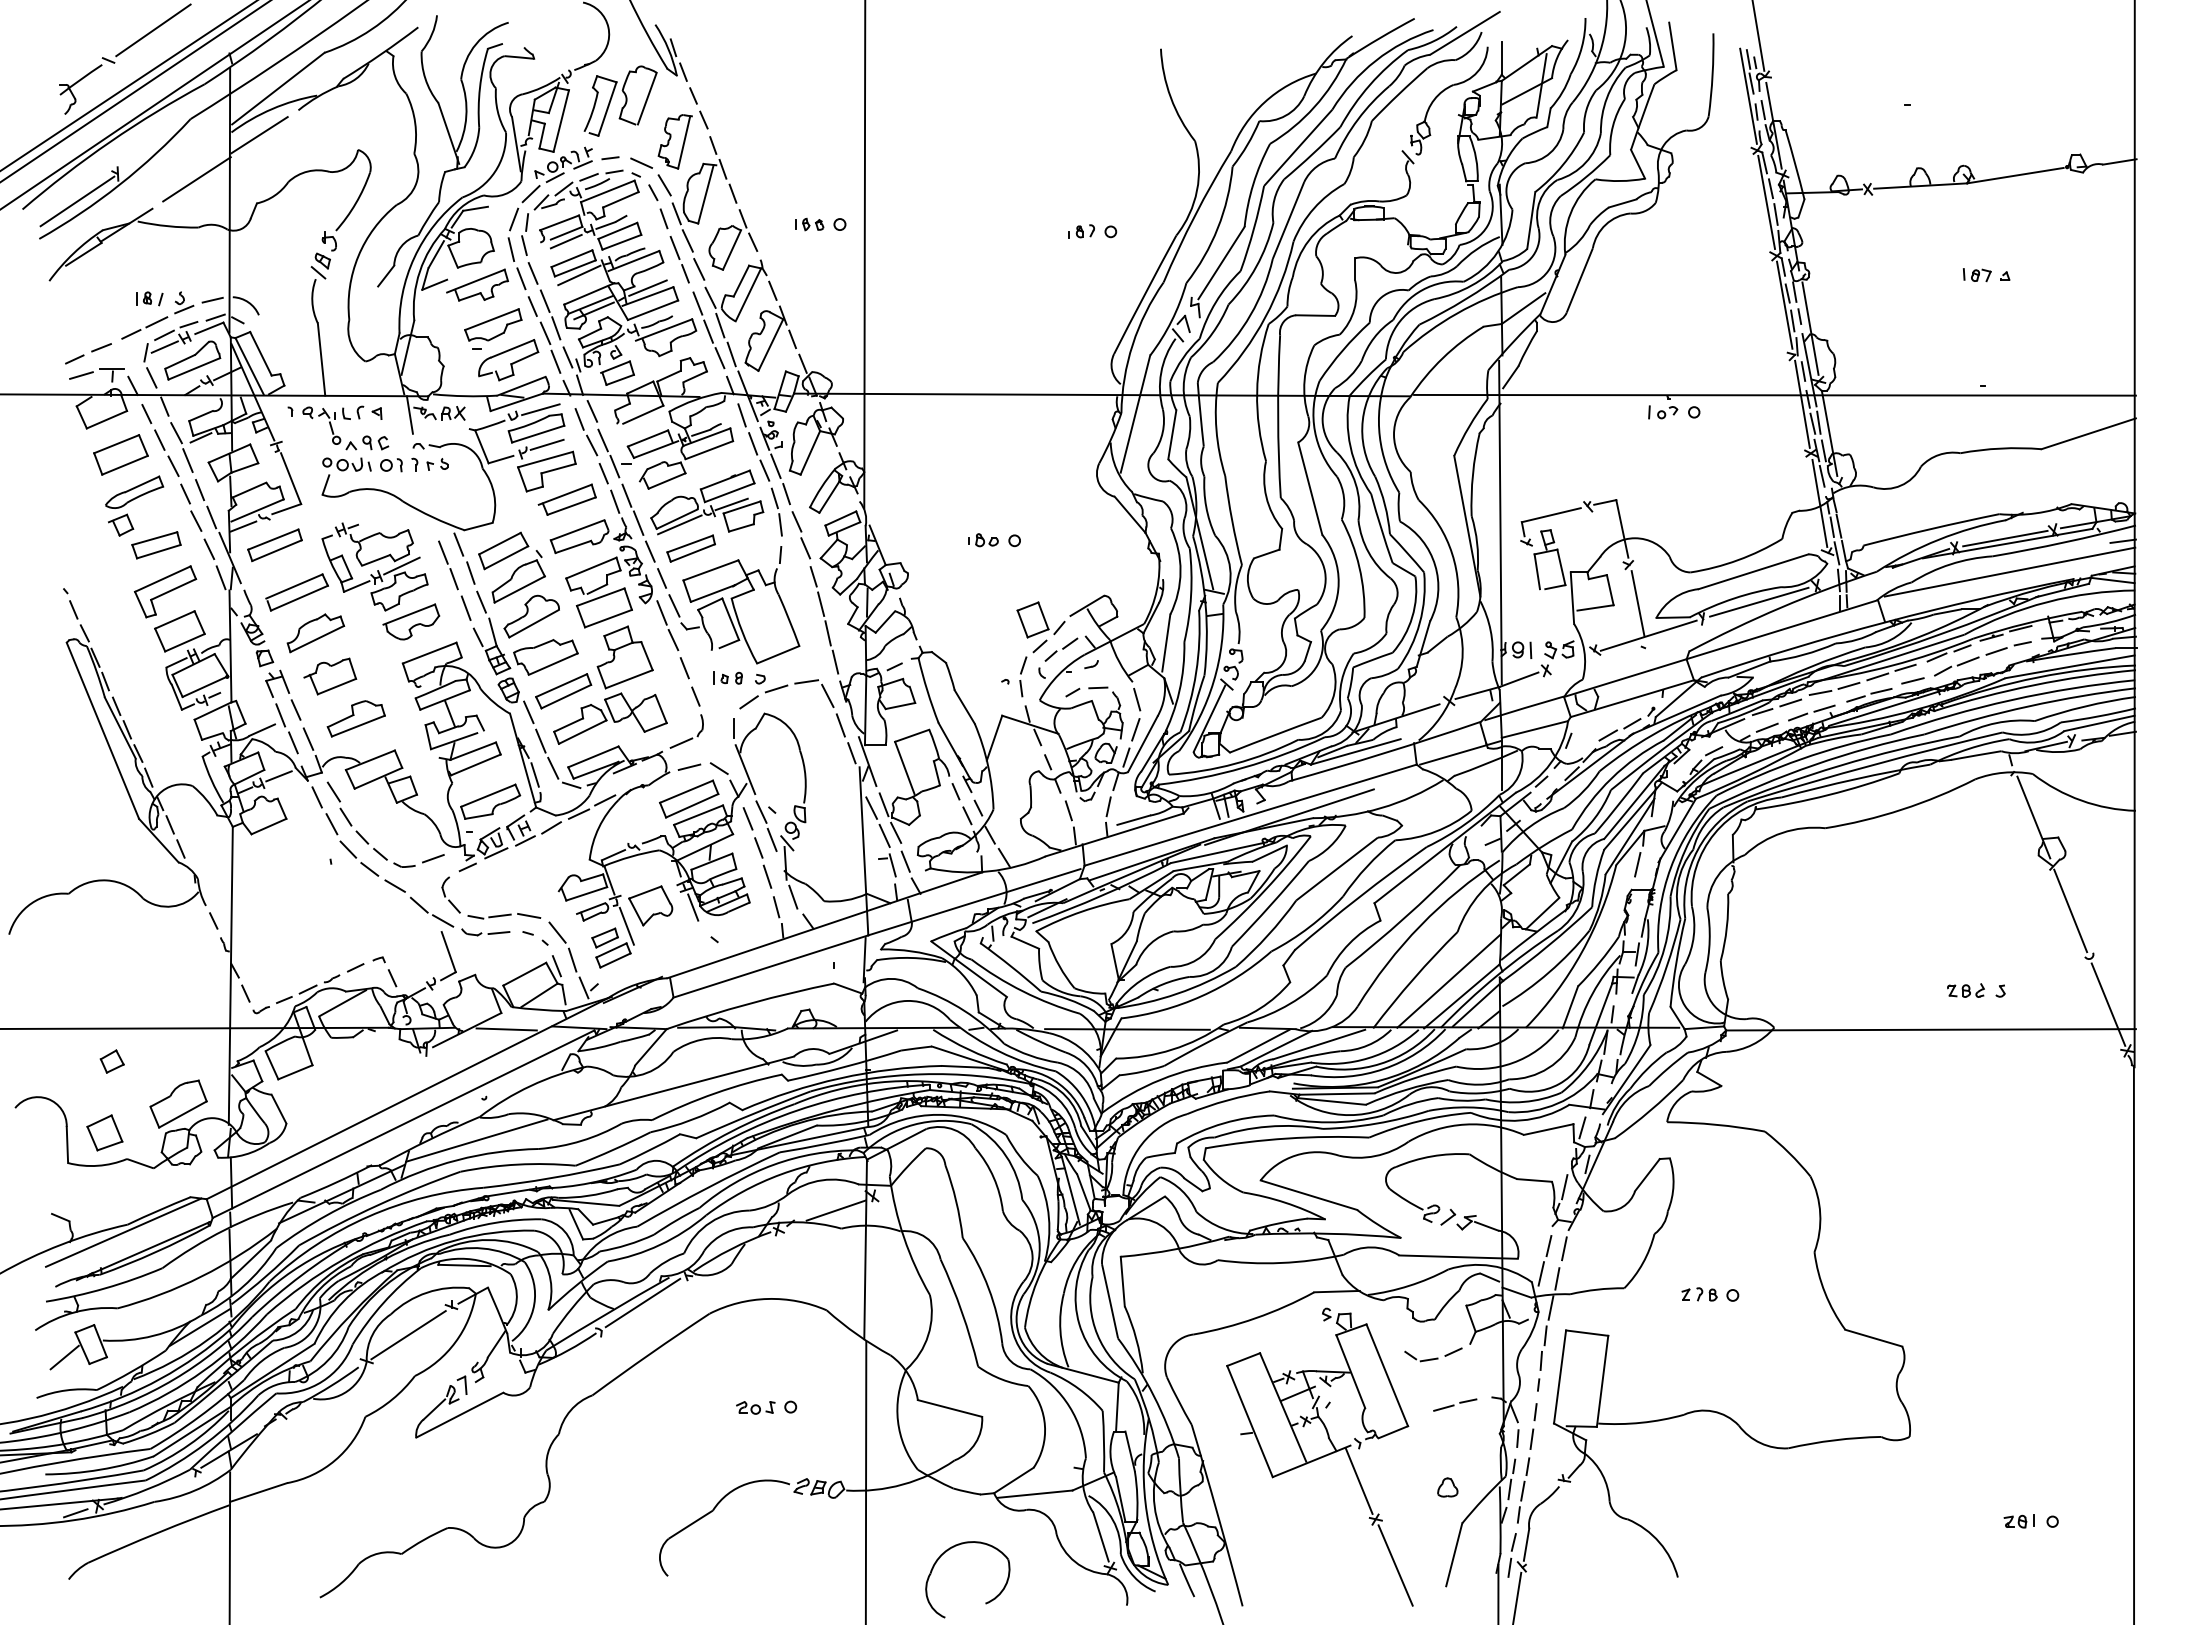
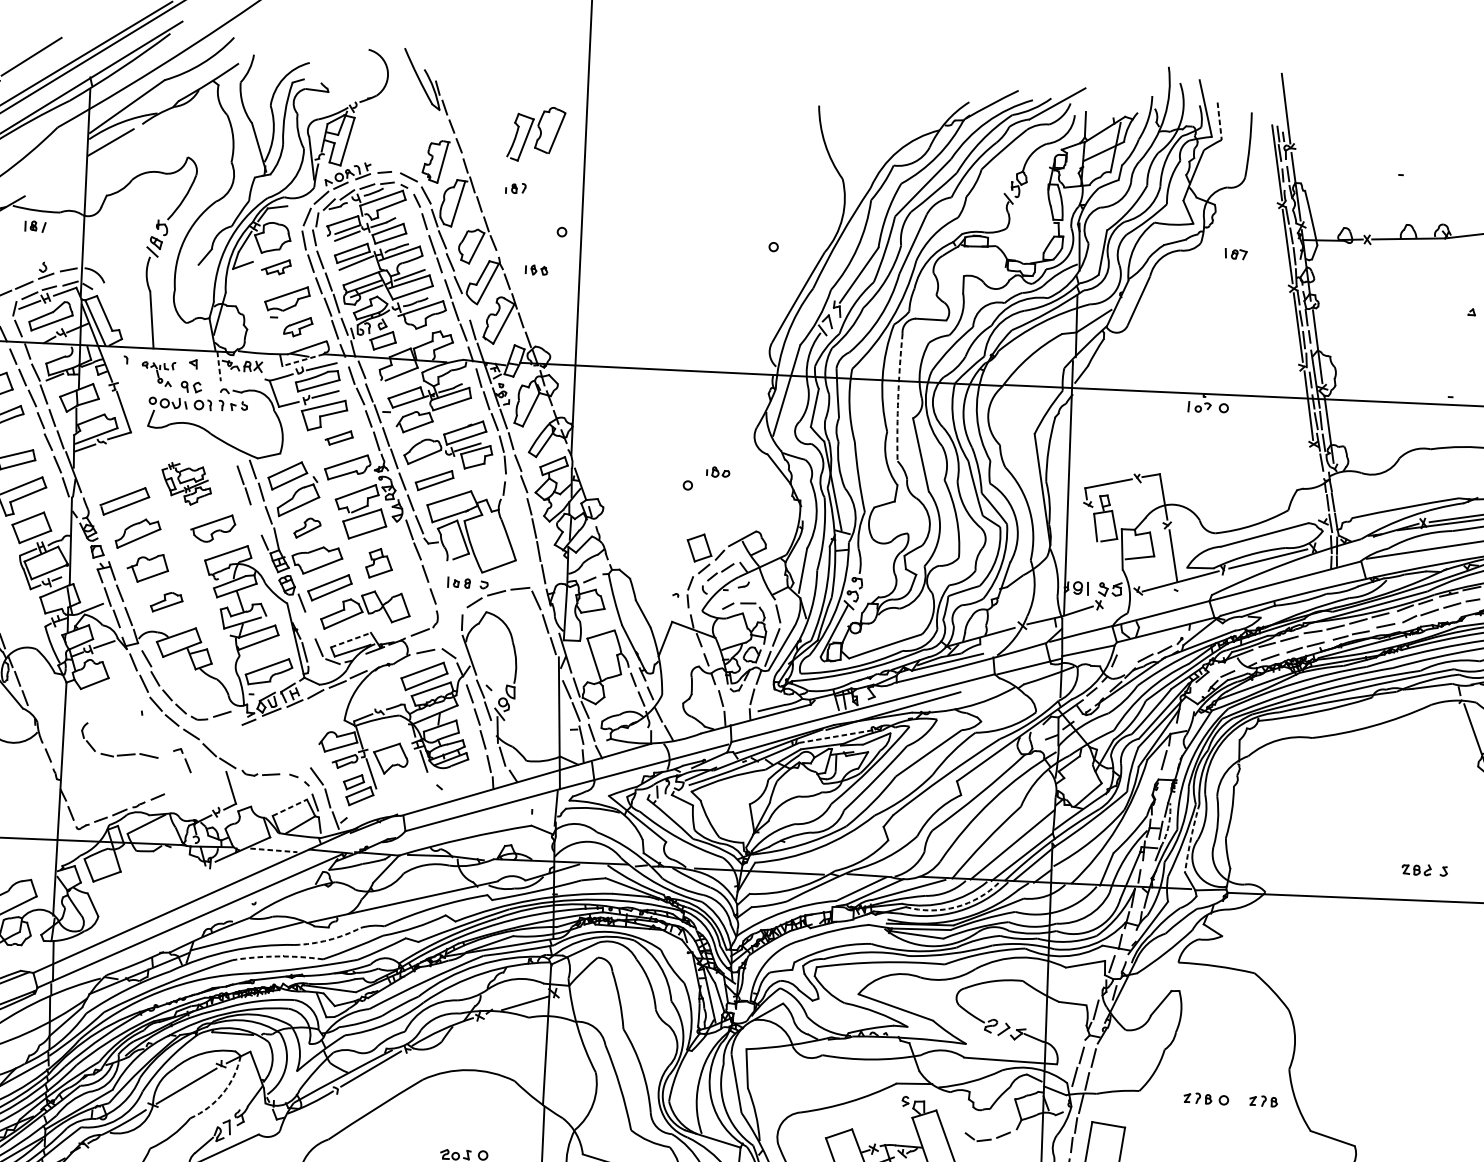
line: (1672, 46) -> (1219, 121), solid -> dashed
part: (620, 100) -> (536, 133), moved
line: (196, 179) -> (60, 174), removed
part: (809, 224) -> (536, 270), moved
part: (1081, 231) -> (515, 188), moved
part: (1977, 275) -> (1236, 254), moved
part: (477, 284) -> (276, 266), size x0.6
part: (149, 298) -> (35, 226), moved
line: (720, 325) -> (465, 307), removed
part: (508, 360) -> (298, 327), size x0.6
line: (516, 402) -> (302, 360), solid -> dashed
line: (409, 415) -> (218, 366), solid -> dashed
arc: (1278, 416) -> (898, 397), solid -> dashed
part: (333, 427) -> (158, 373), size x0.7
part: (566, 499) -> (338, 437), size x0.6
line: (1819, 502) -> (1318, 483), removed
line: (679, 524) -> (426, 461), removed
part: (983, 540) -> (718, 472), moved
part: (274, 545) -> (108, 463), removed
part: (374, 566) -> (186, 483), size x0.6
line: (465, 607) -> (256, 518), removed
part: (531, 616) -> (307, 528), size x0.6
part: (624, 657) -> (378, 563), size x0.6
part: (355, 718) -> (166, 601), size x0.7
line: (540, 740) -> (310, 625), removed
line: (593, 756) -> (351, 639), solid -> dashed
line: (1218, 852) -> (836, 736), solid -> dashed
part: (493, 915) -> (121, 754), moved
arc: (1647, 948) -> (1169, 826), solid -> dashed
arc: (1676, 962) -> (1191, 837), solid -> dashed
part: (384, 971) -> (182, 760), moved
line: (525, 973) -> (290, 807), solid -> dashed
line: (507, 1029) -> (274, 850), solid -> dashed
arc: (1380, 1063) -> (956, 906), solid -> dashed
arc: (581, 1140) -> (328, 939), solid -> dashed
arc: (517, 1164) -> (277, 956), solid -> dashed
part: (1783, 1294) -> (1263, 1101), added
arc: (455, 1342) -> (223, 1093), solid -> dashed

